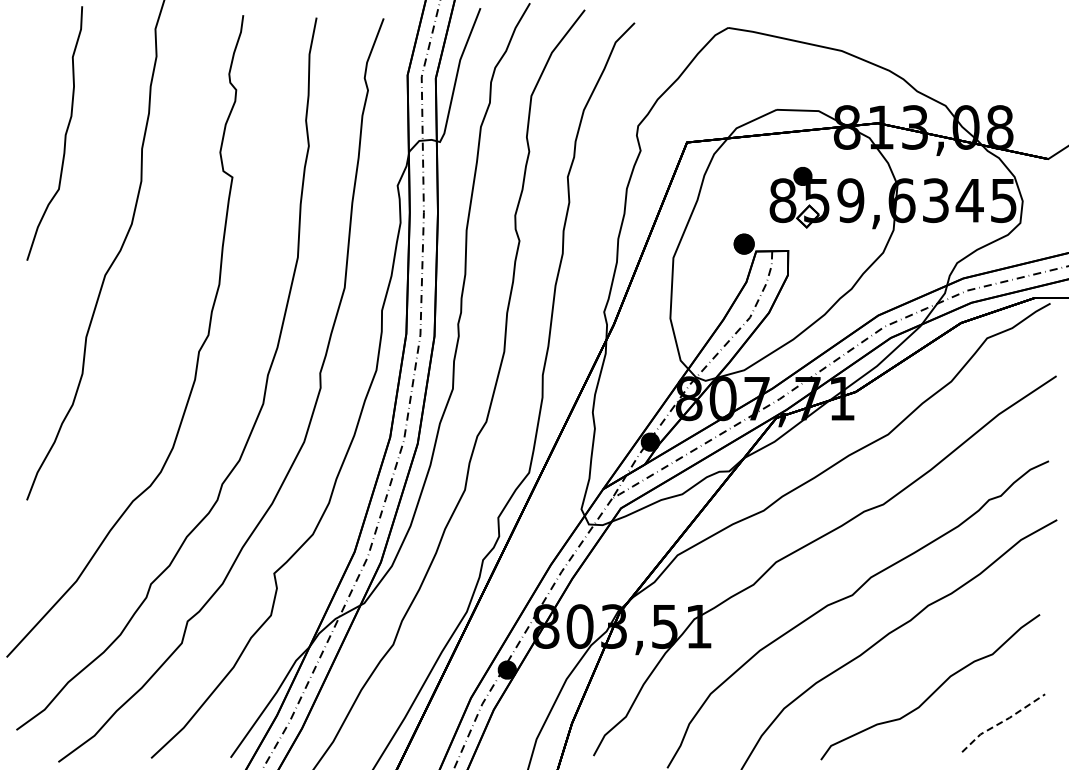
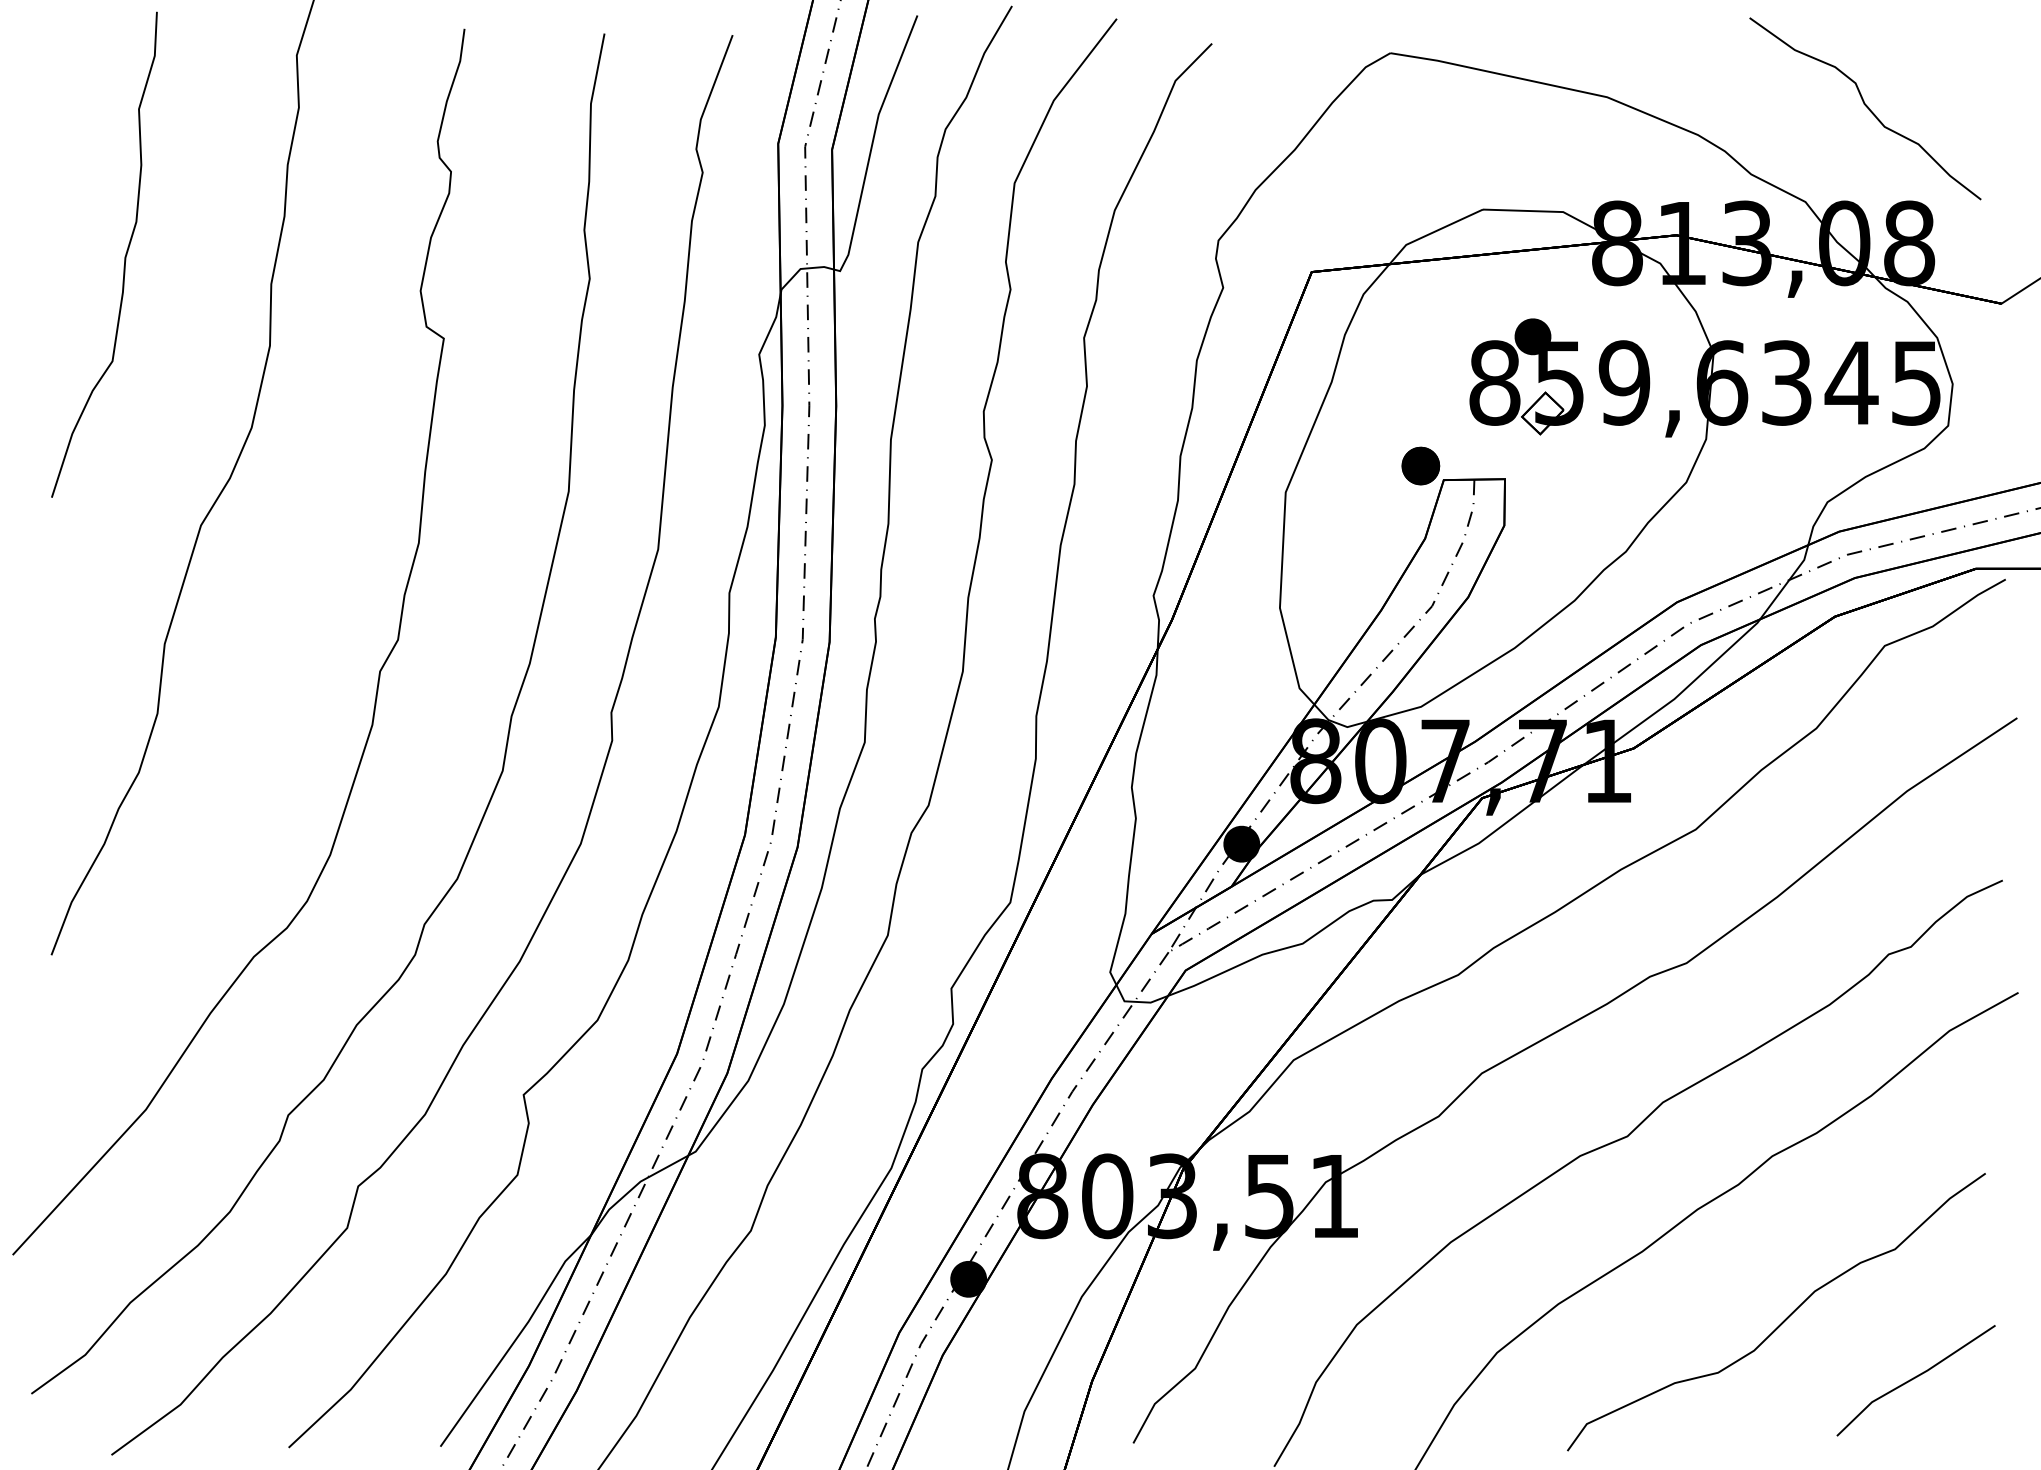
curve: (976, 55) -> (1864, 105), added
line: (1002, 721) -> (1914, 1377), dashed -> solid

